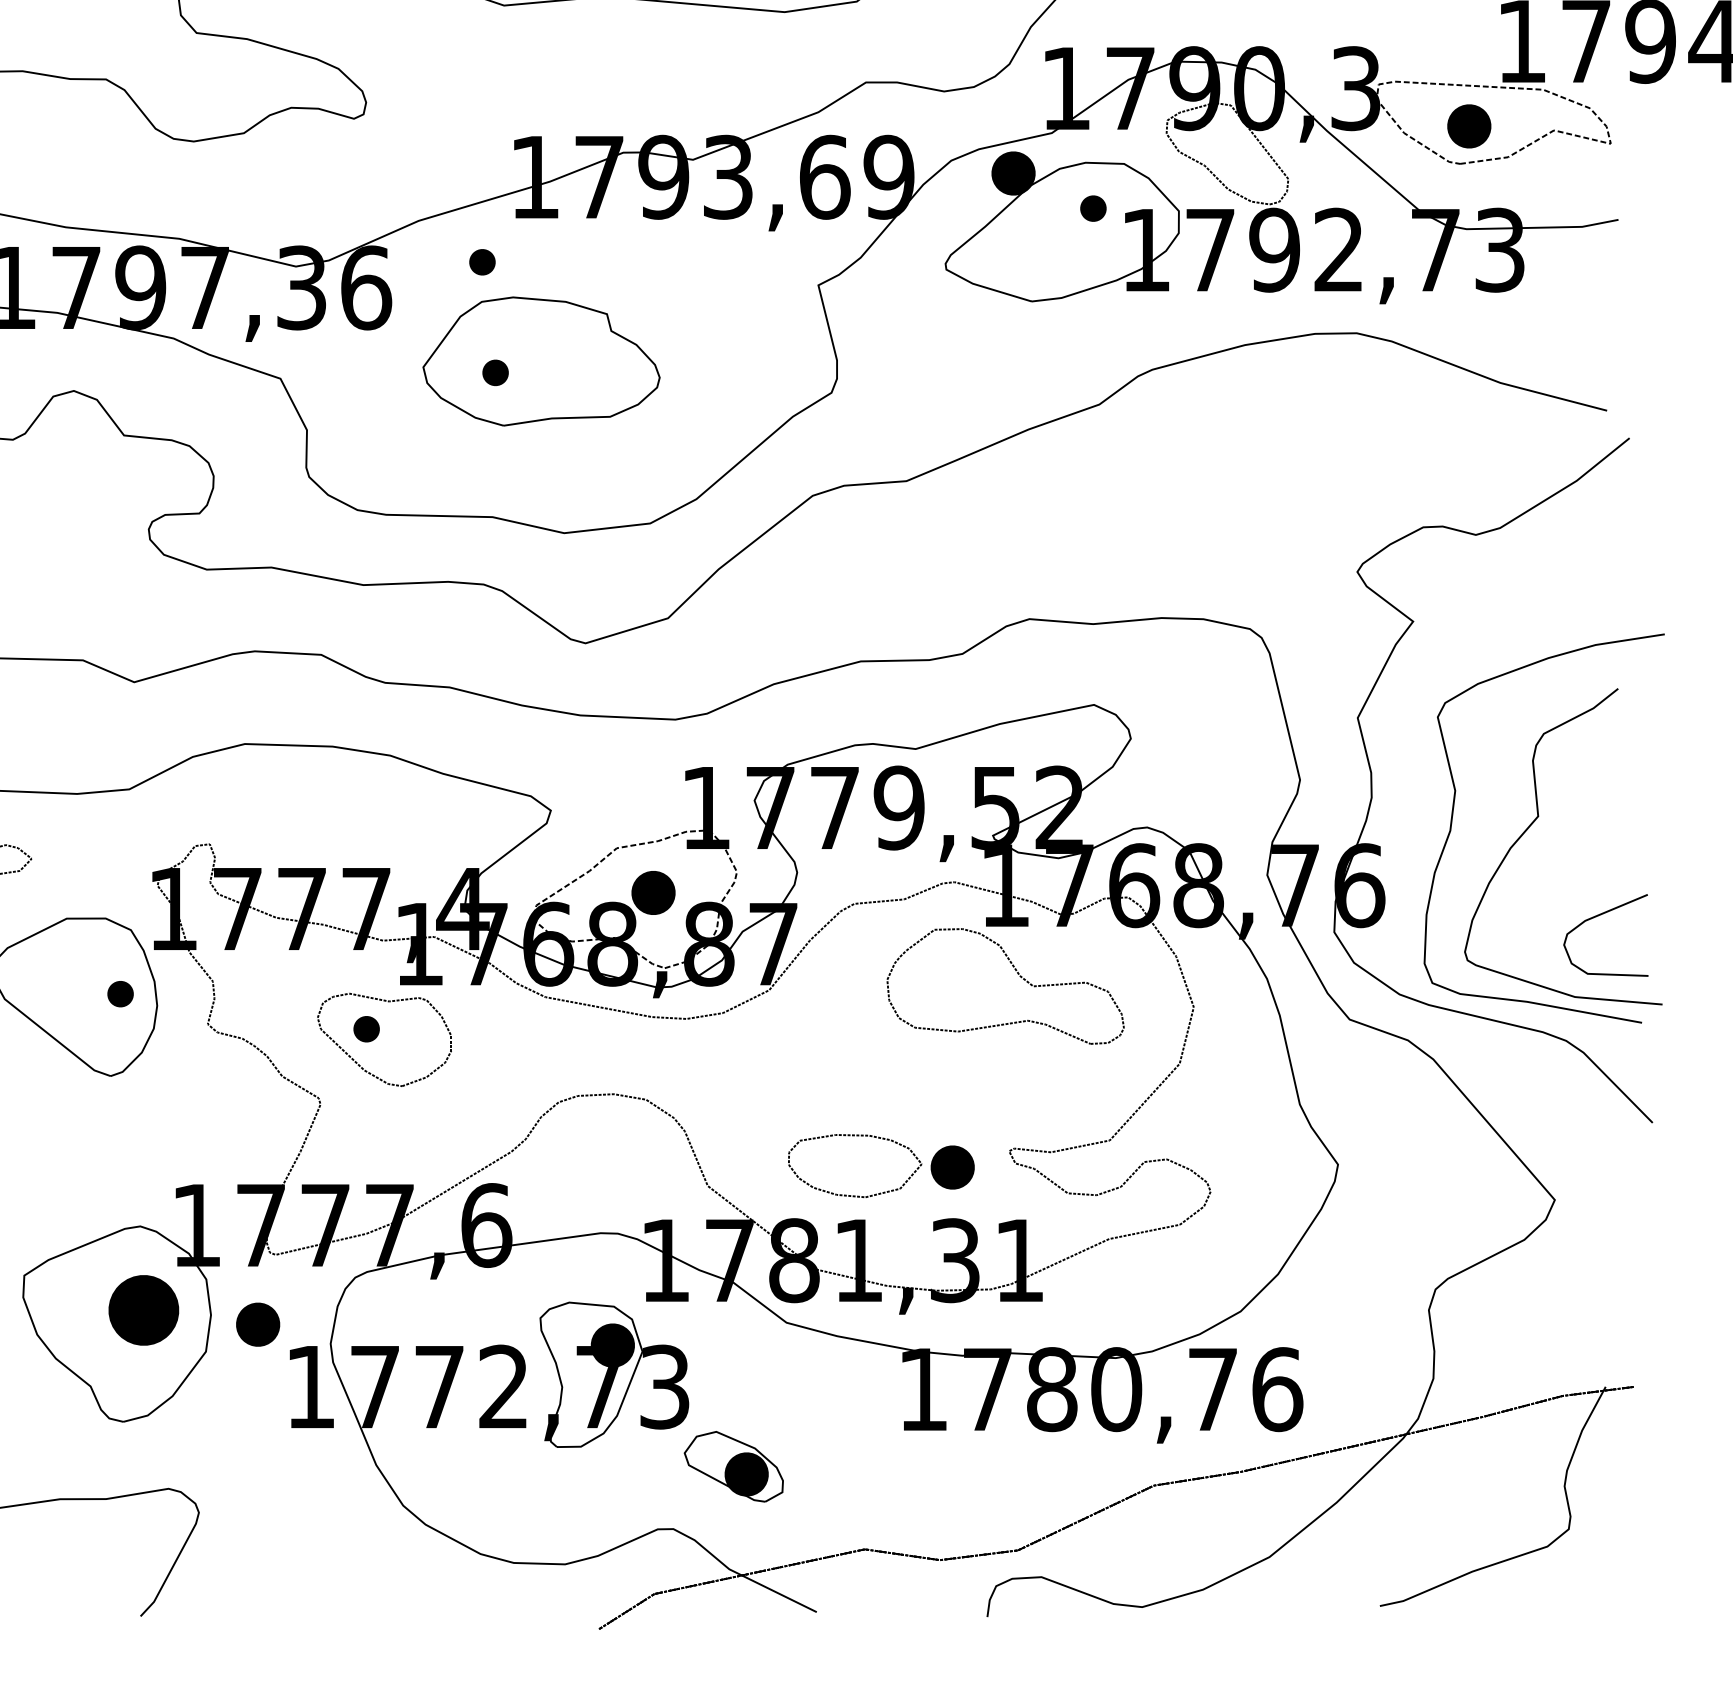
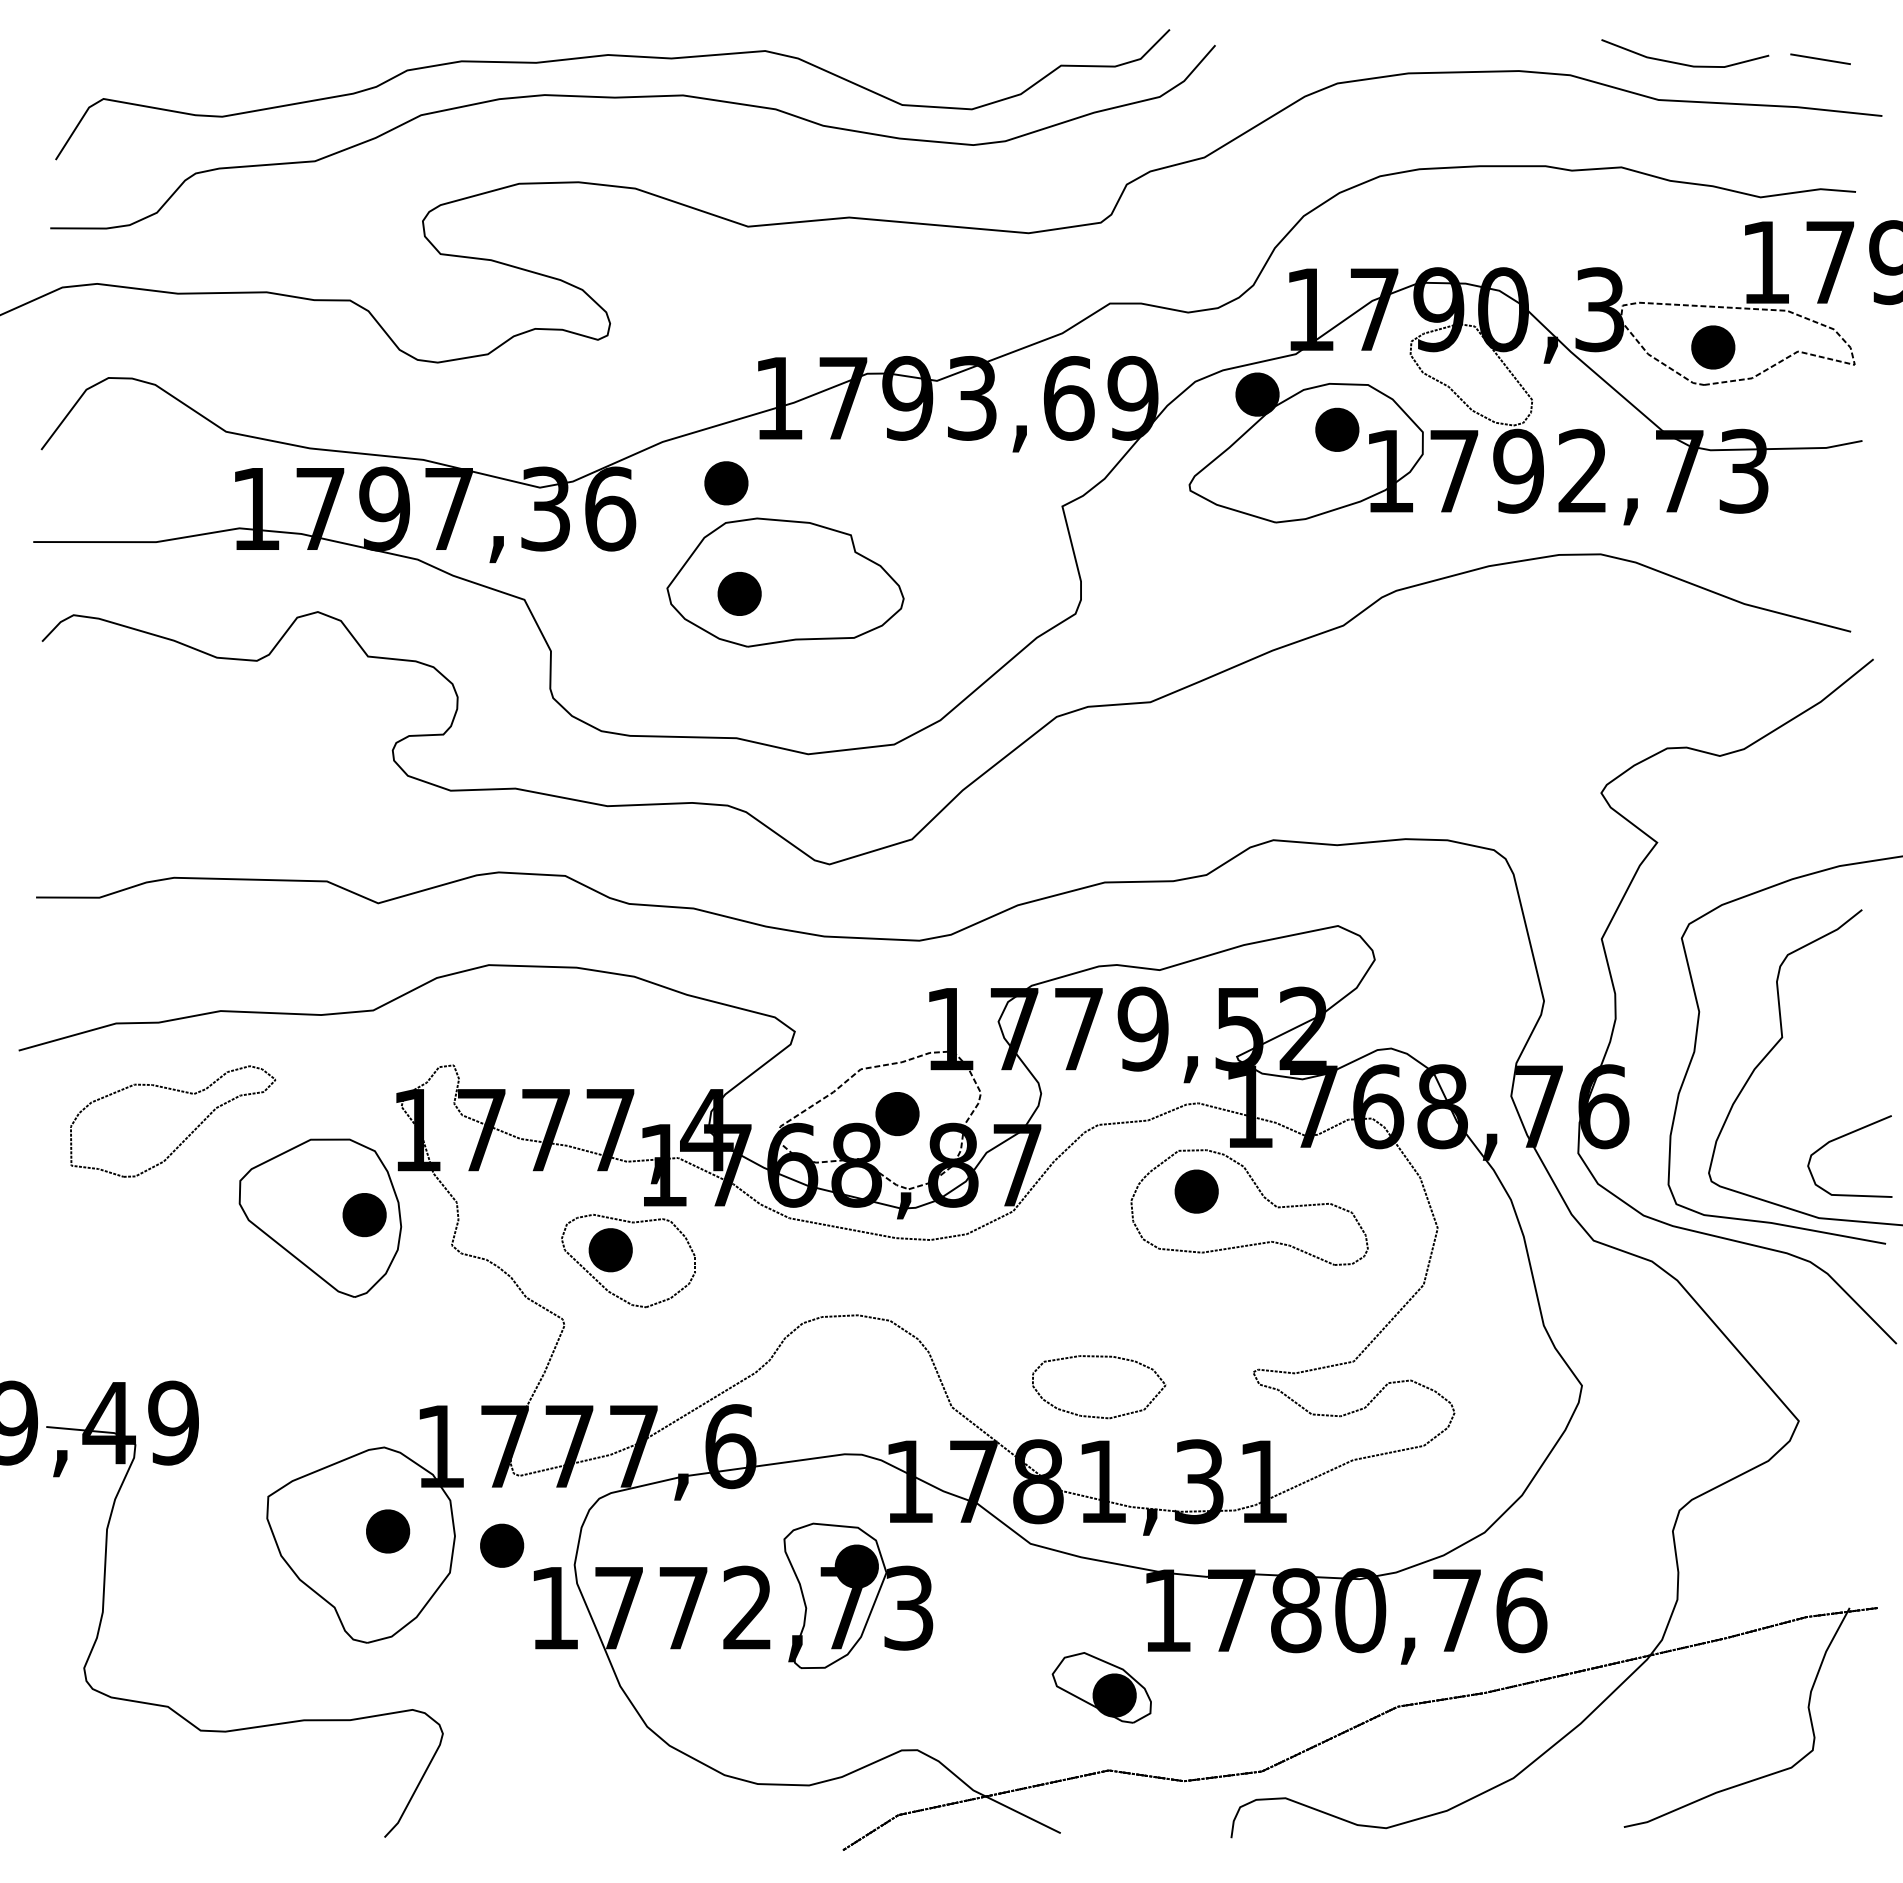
part: (1093, 208) -> (1337, 429), size x1.67
part: (482, 262) -> (726, 483), size x1.67
part: (495, 372) -> (739, 593), size x1.67
part: (120, 994) -> (364, 1215), size x1.67
part: (366, 1029) -> (610, 1250), size x1.67
part: (952, 1167) -> (1196, 1191), moved
part: (144, 1310) -> (388, 1531), size x0.62
part: (733, 1466) -> (1101, 1687), moved

